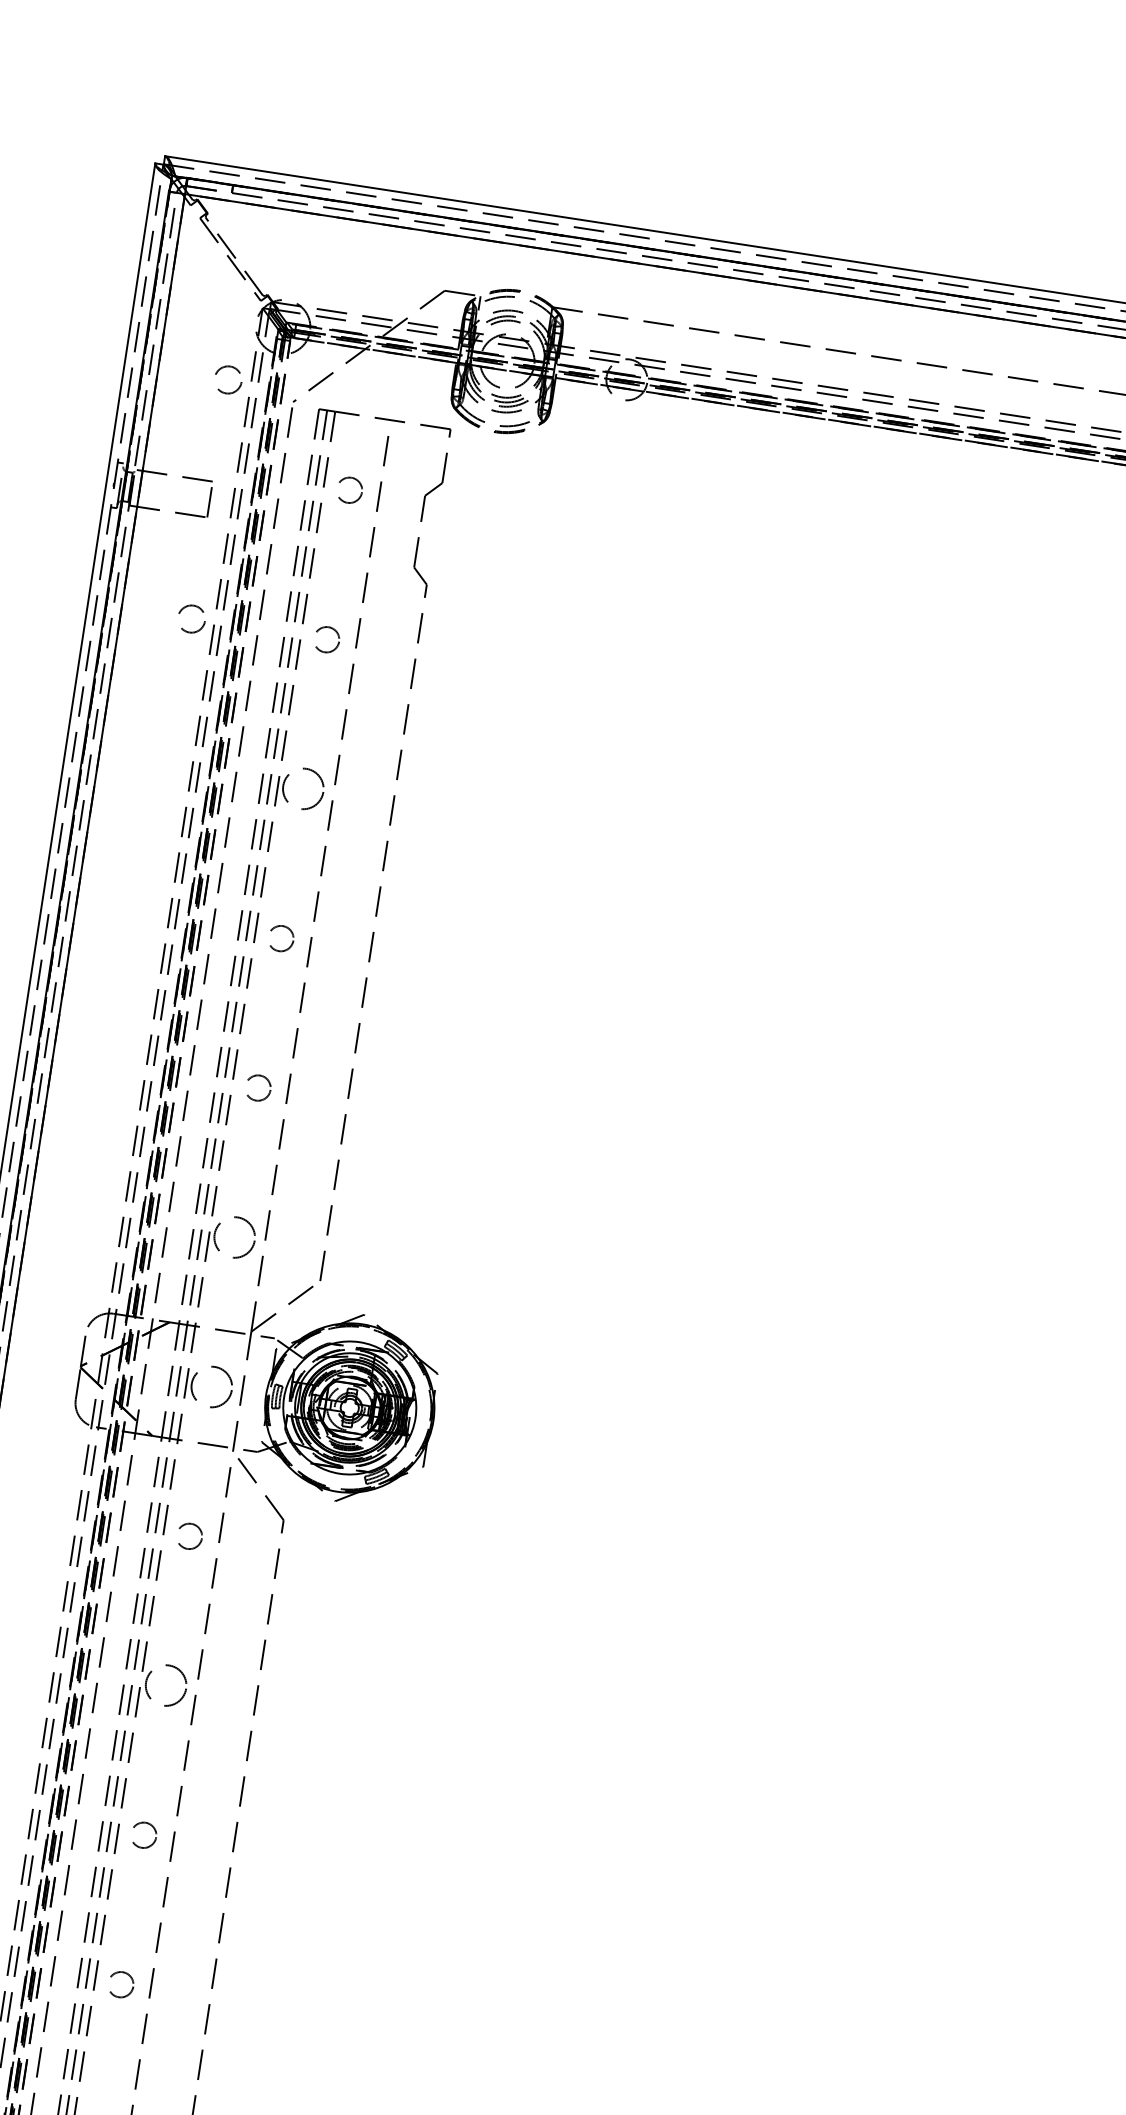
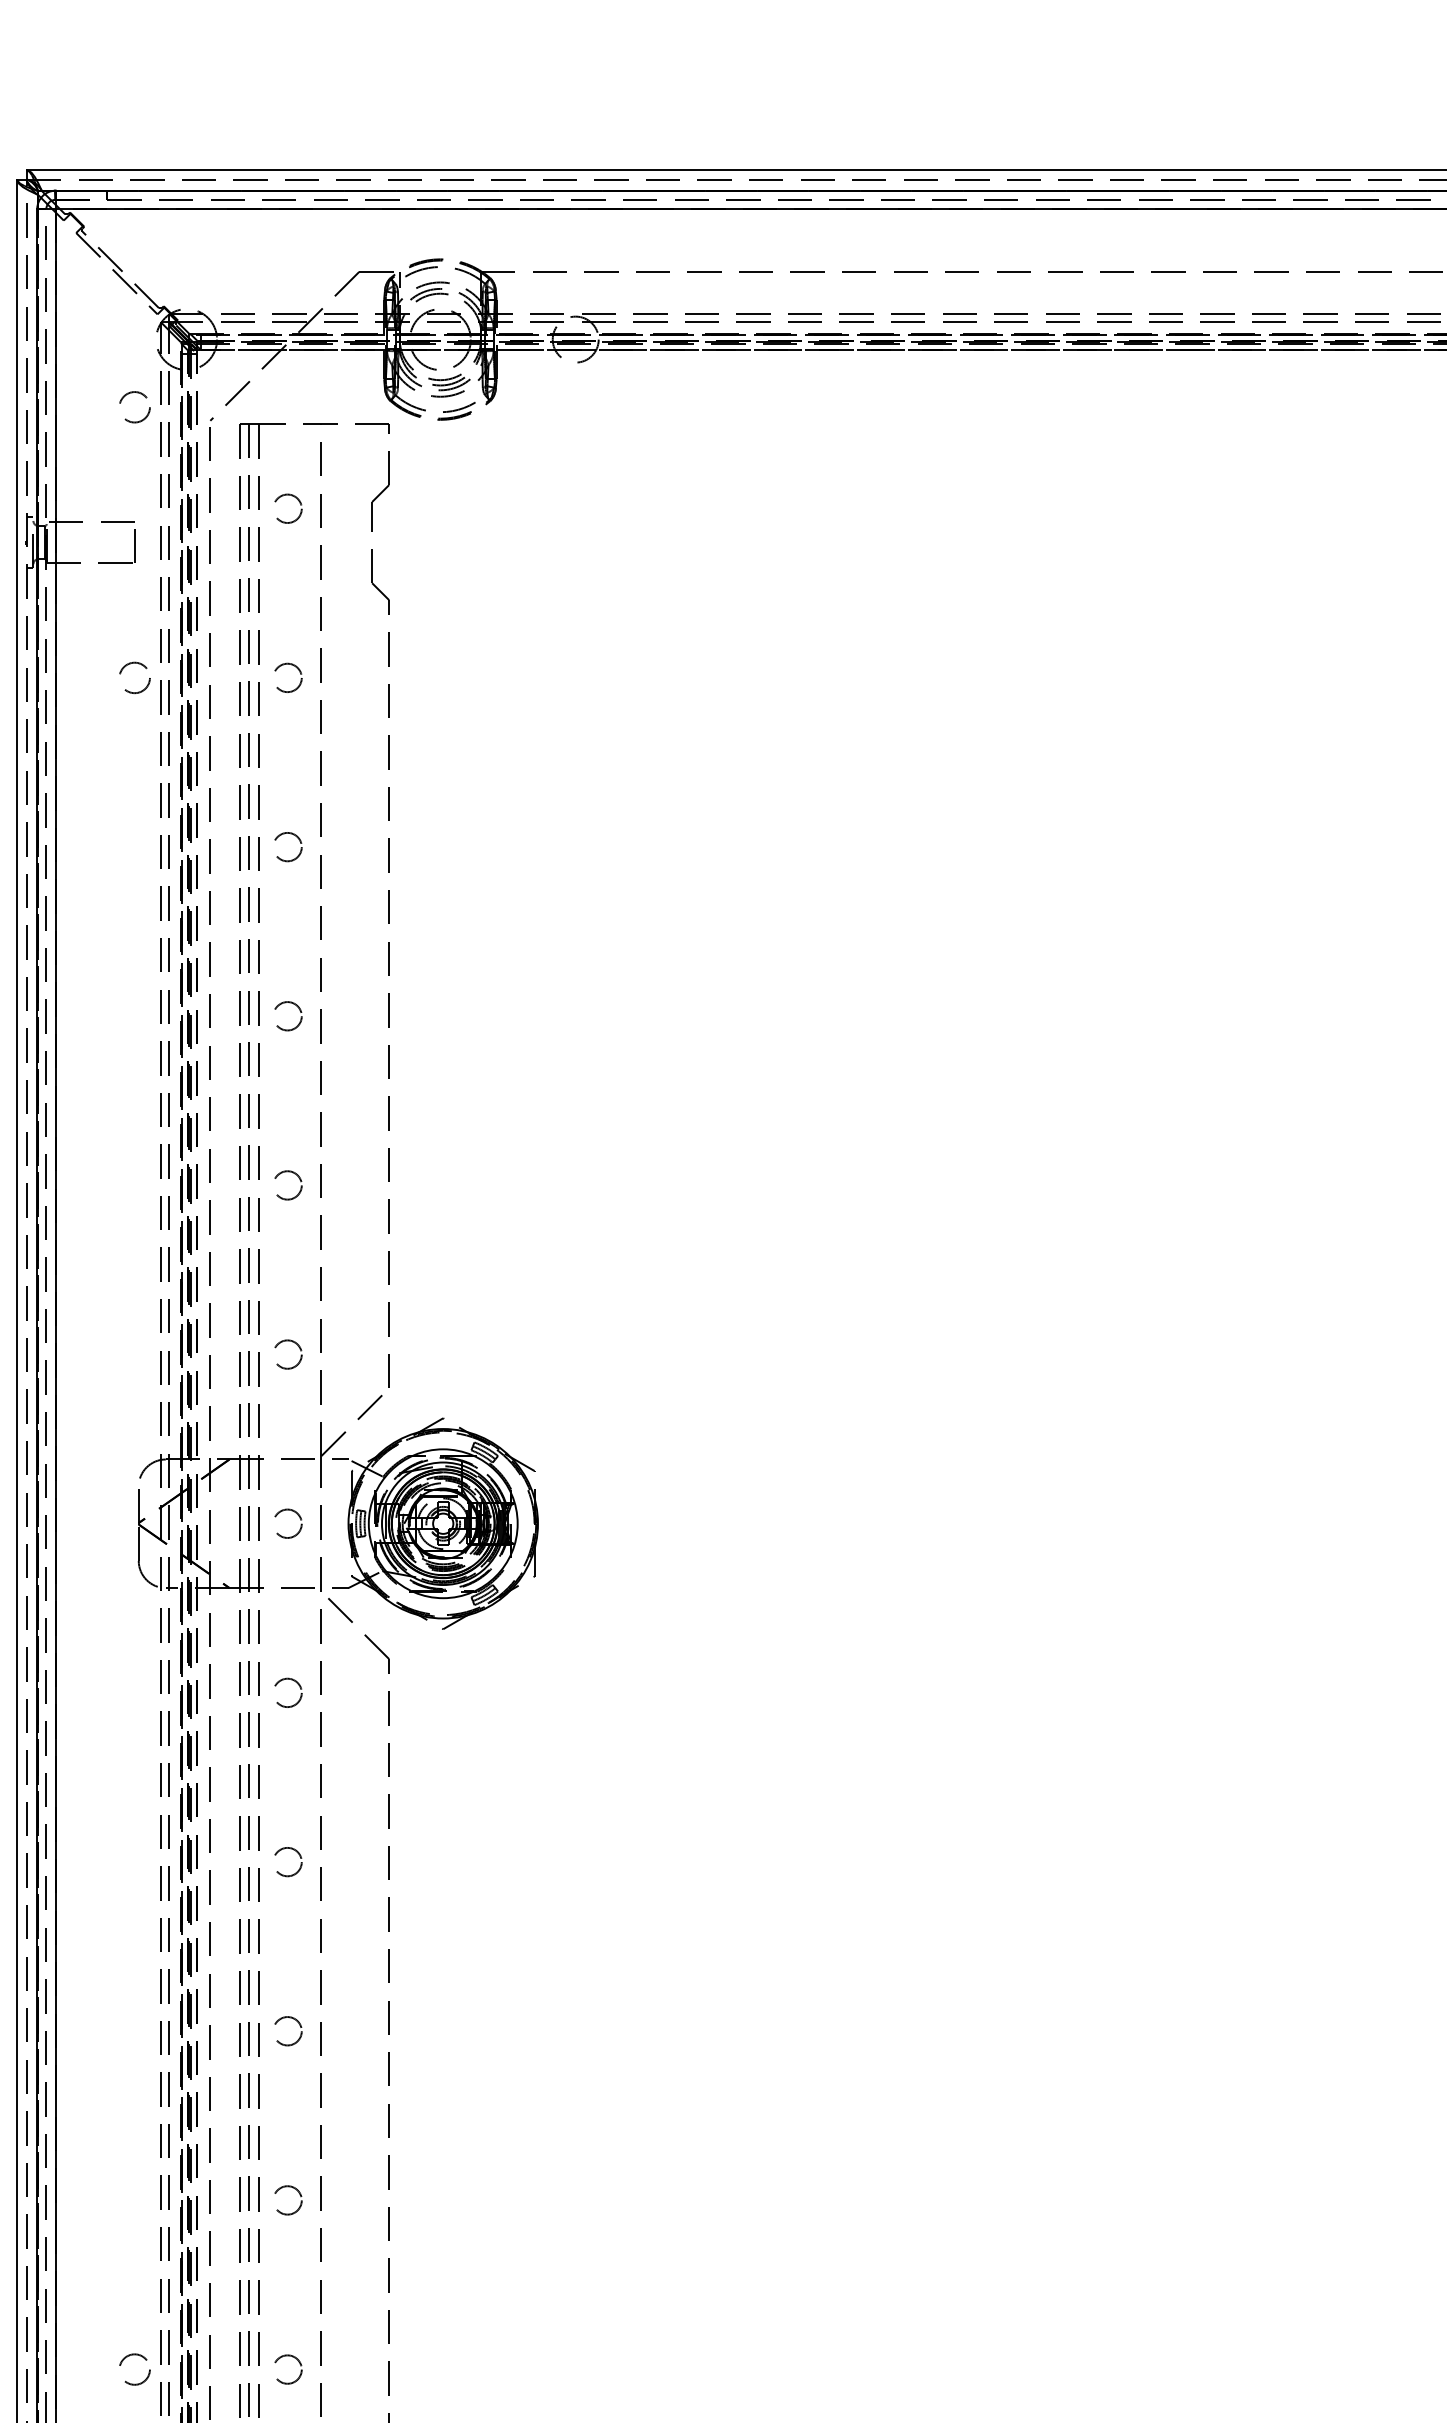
circle: (304, 789) -> (288, 847), size x0.62
circle: (235, 1237) -> (288, 1354), size x0.62
circle: (213, 1386) -> (288, 1523), size x0.62
circle: (167, 1686) -> (288, 1862), size x0.62

